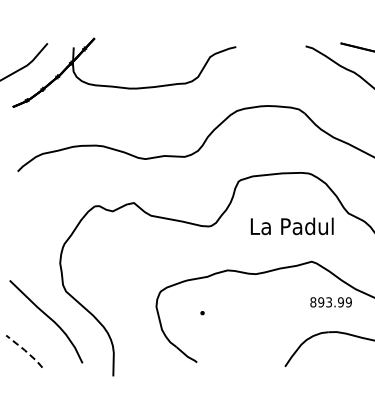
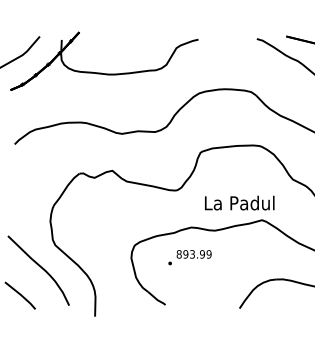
text: (291, 226) -> (239, 203), moved
text: (330, 302) -> (193, 254), moved
line: (25, 350) -> (21, 294), dashed -> solid

